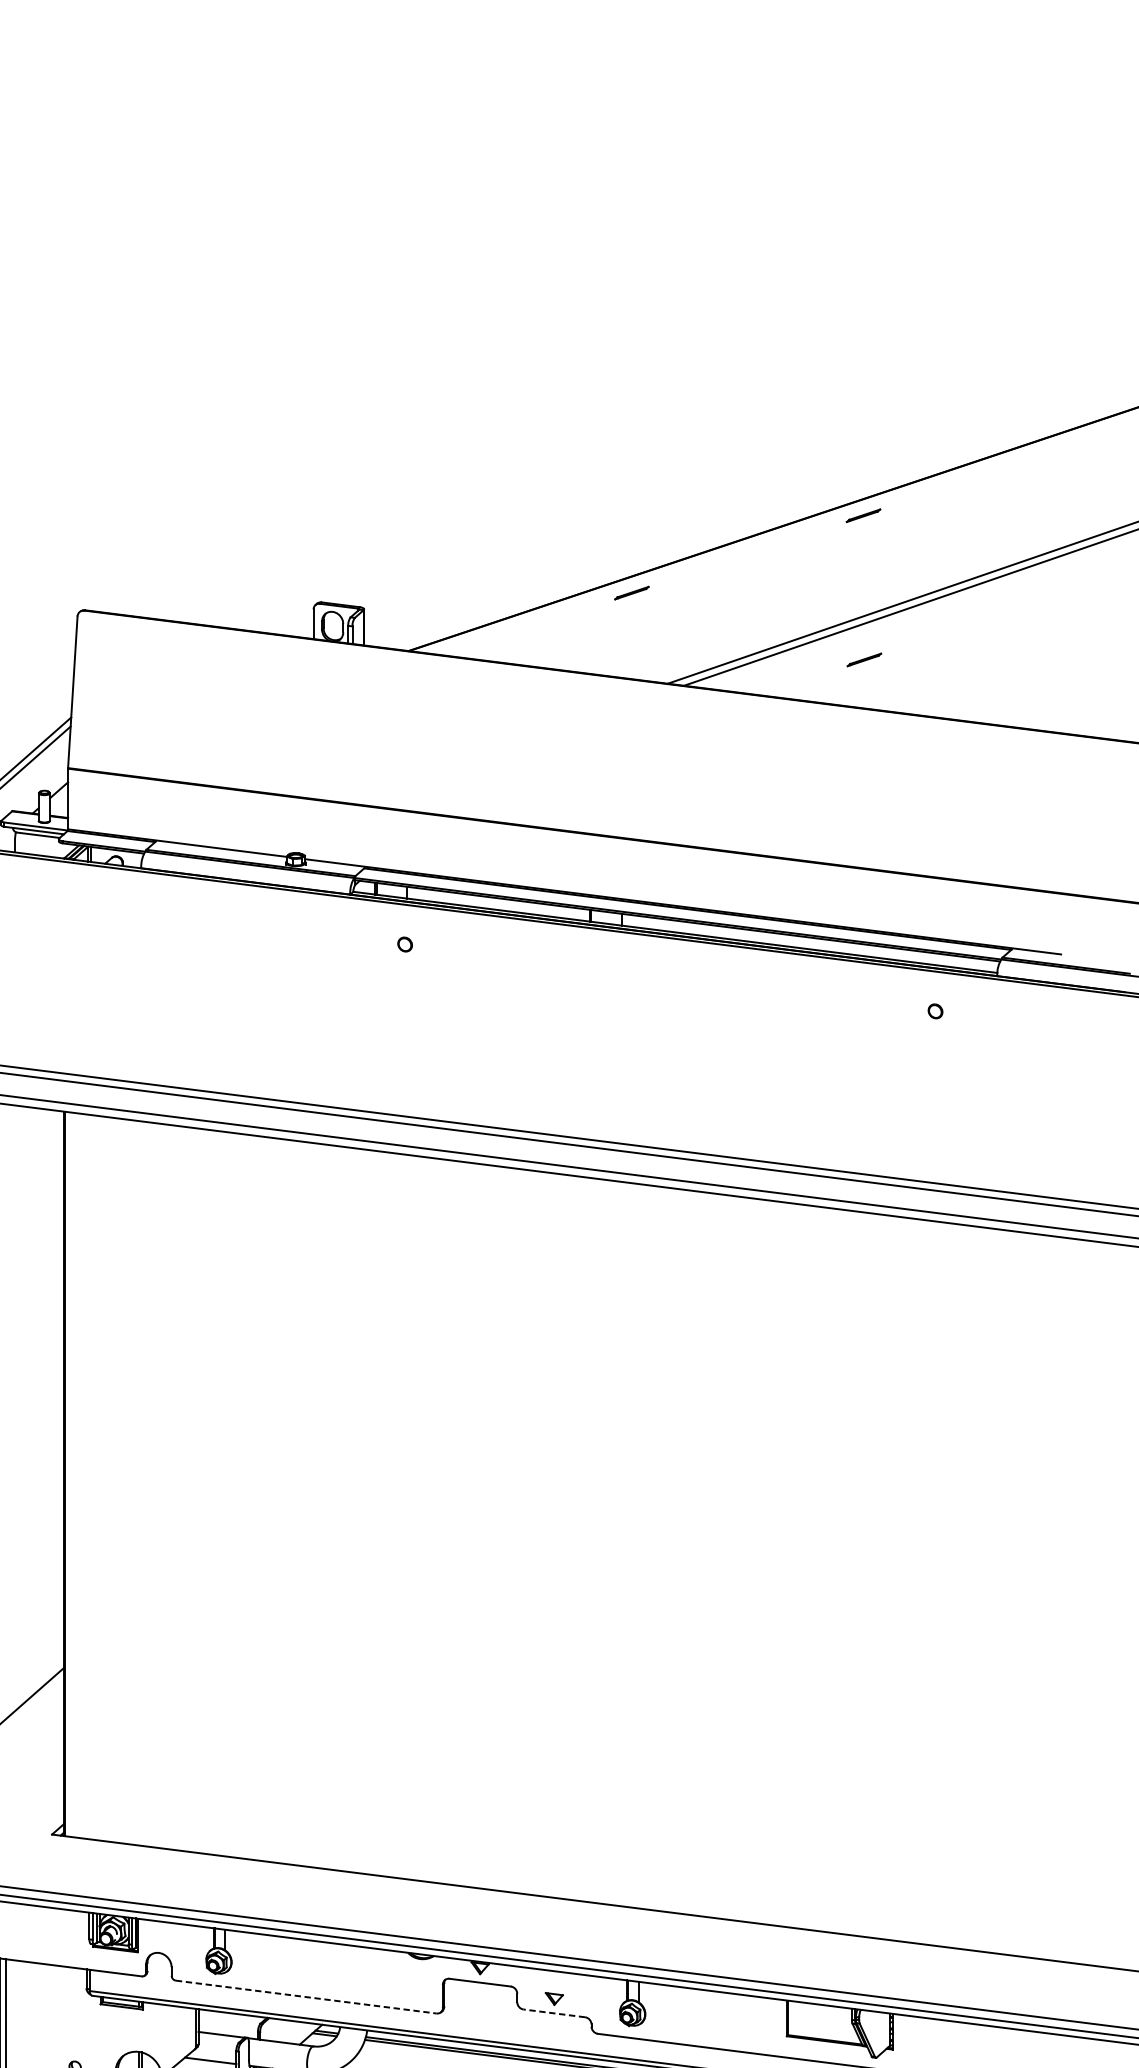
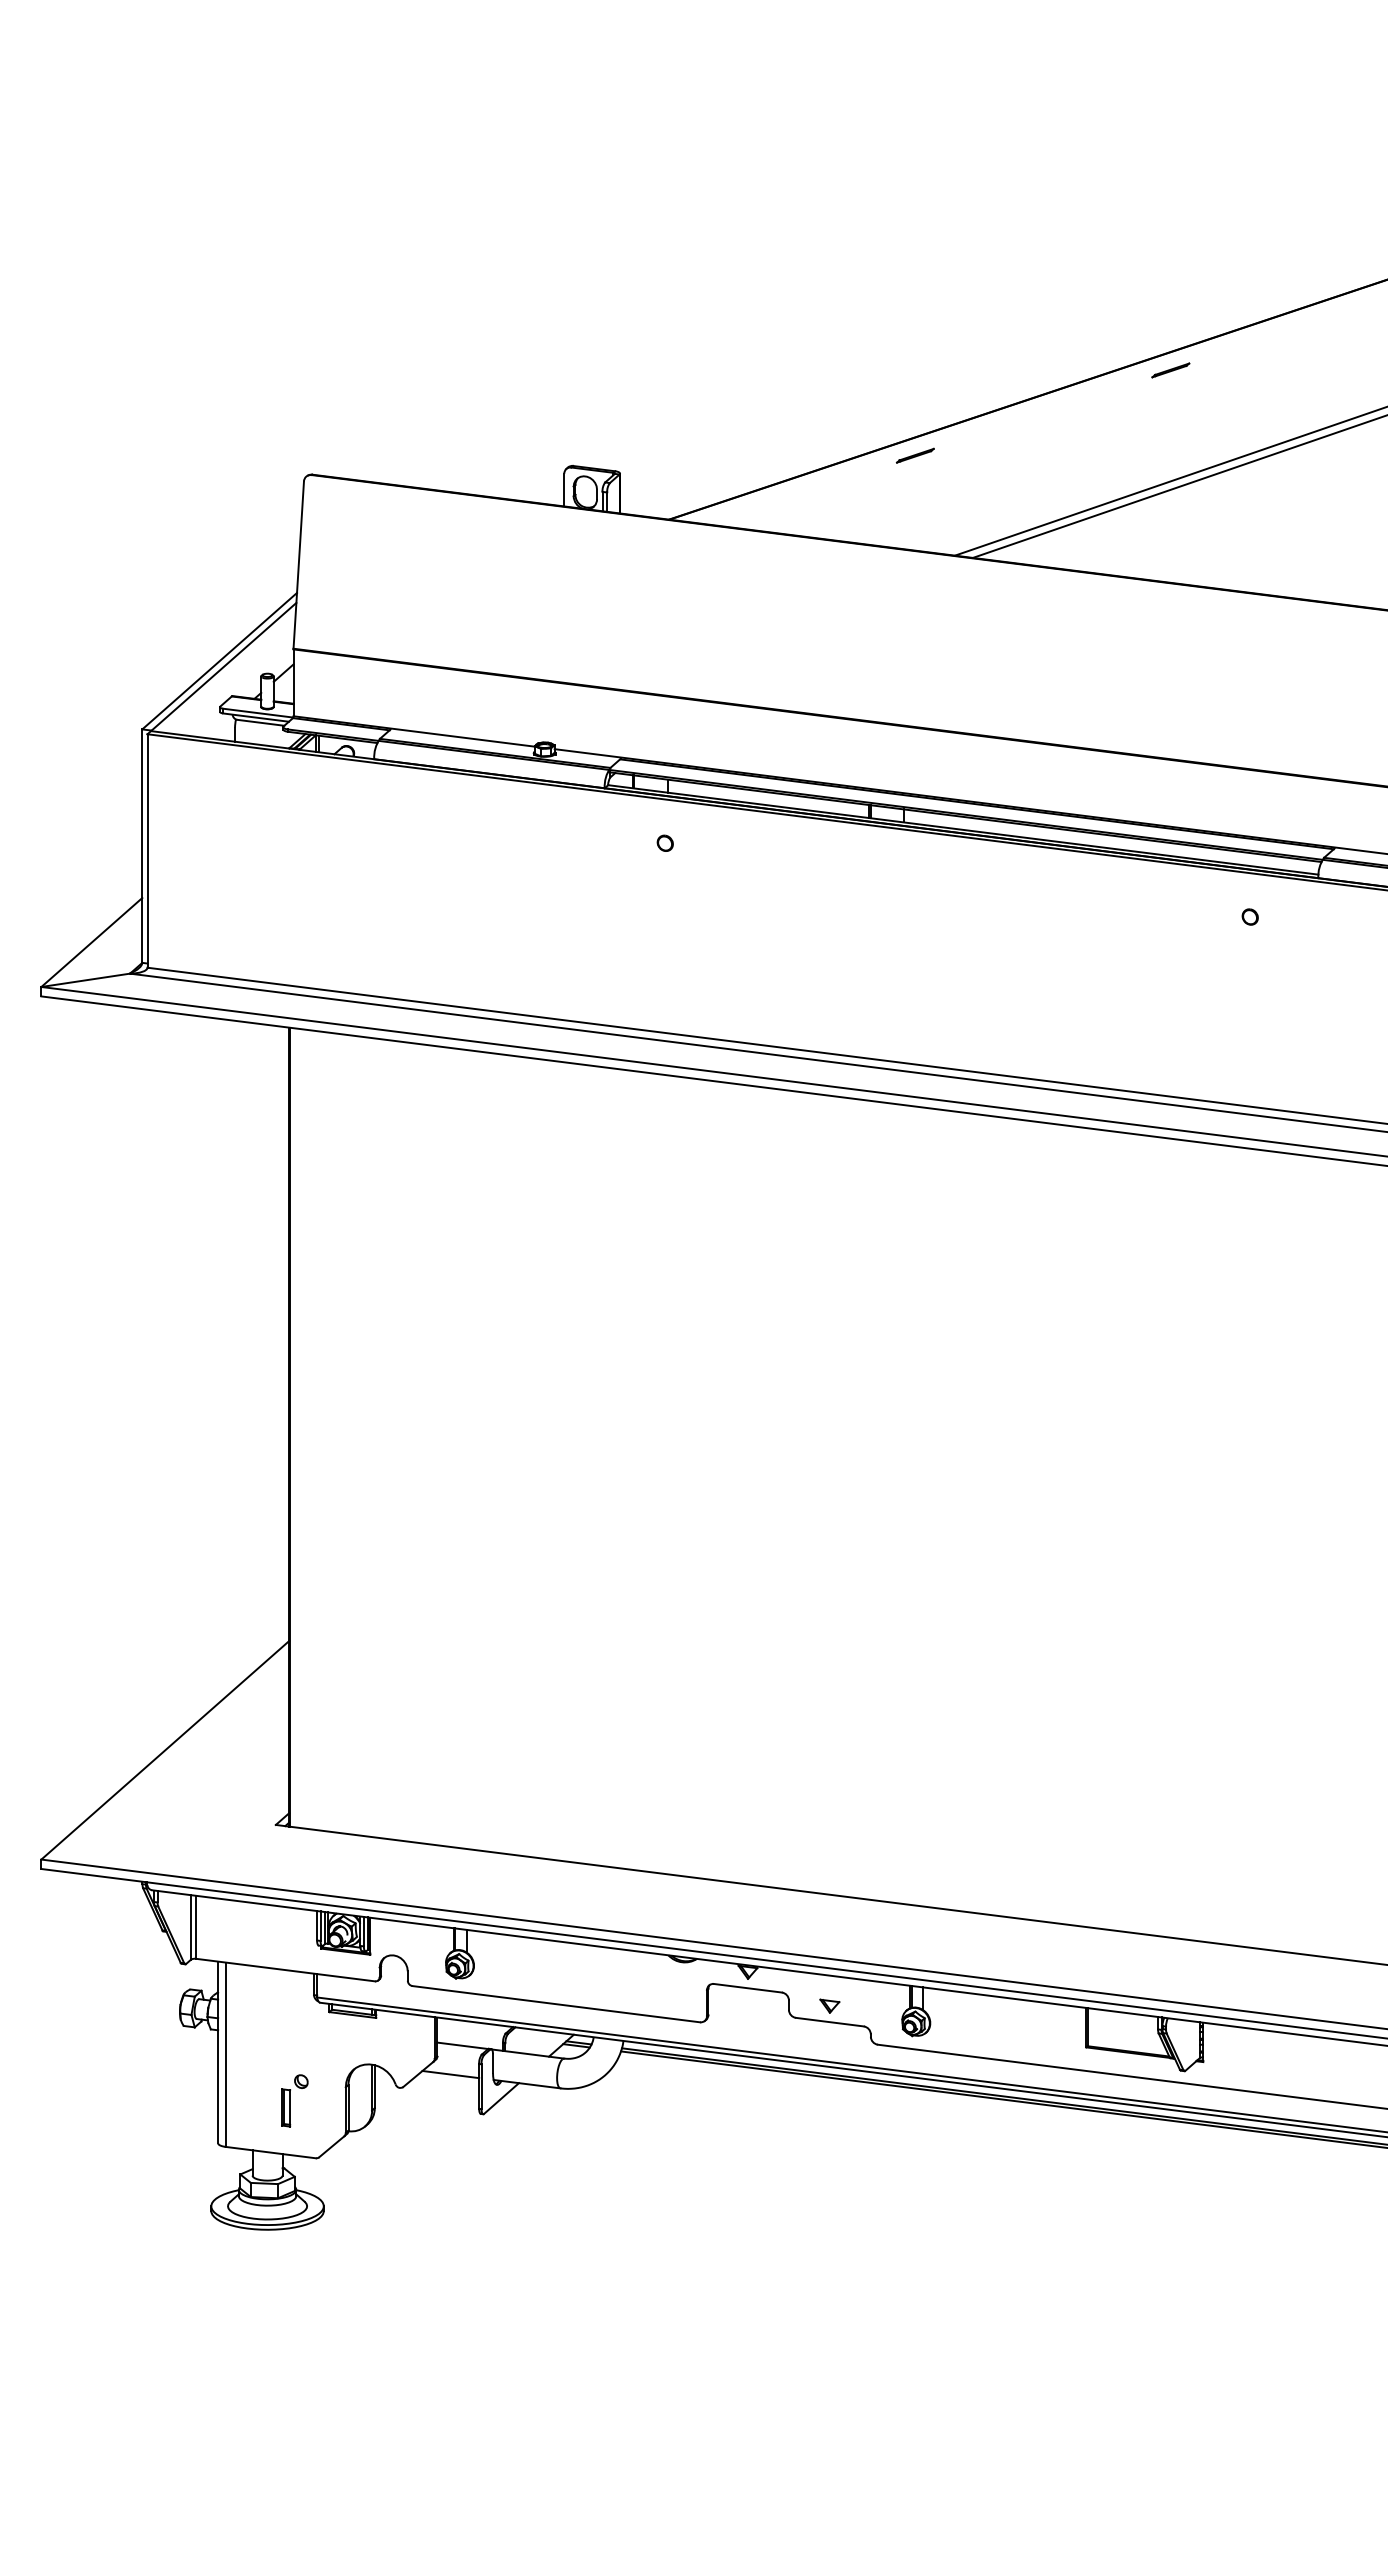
line: (864, 659) -> (1171, 529), removed
line: (306, 1997) -> (556, 2004), dashed -> solid
line: (554, 2013) -> (829, 2022), dashed -> solid

